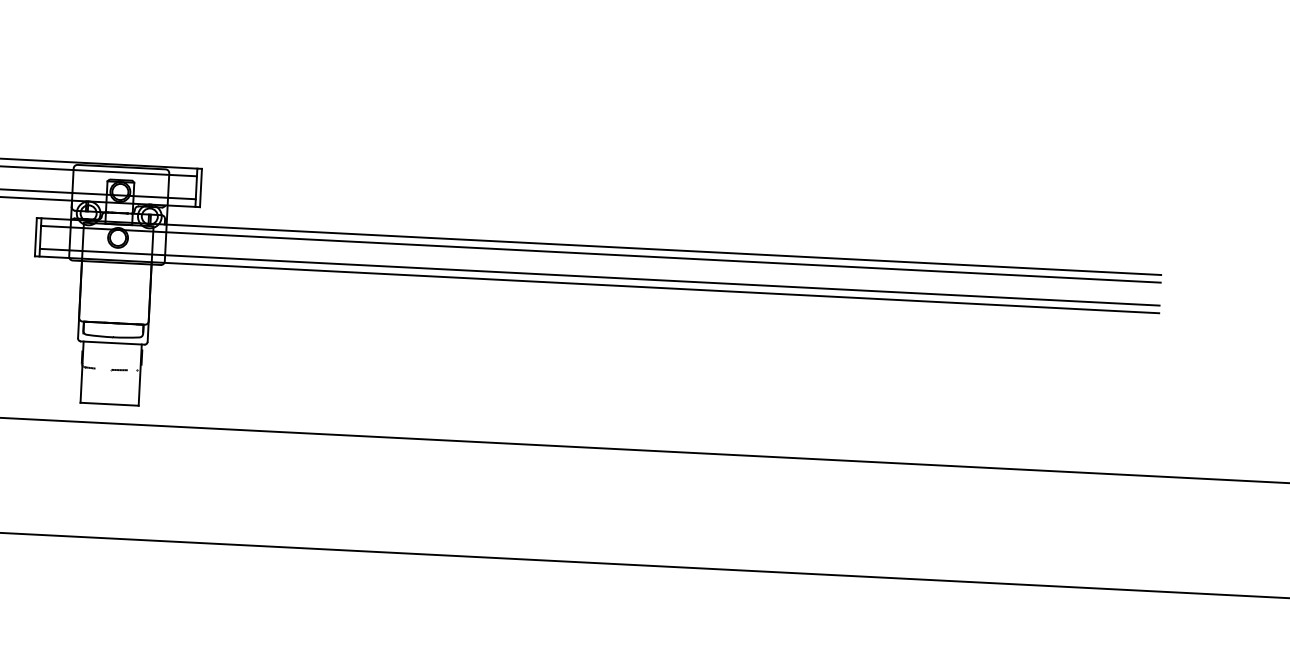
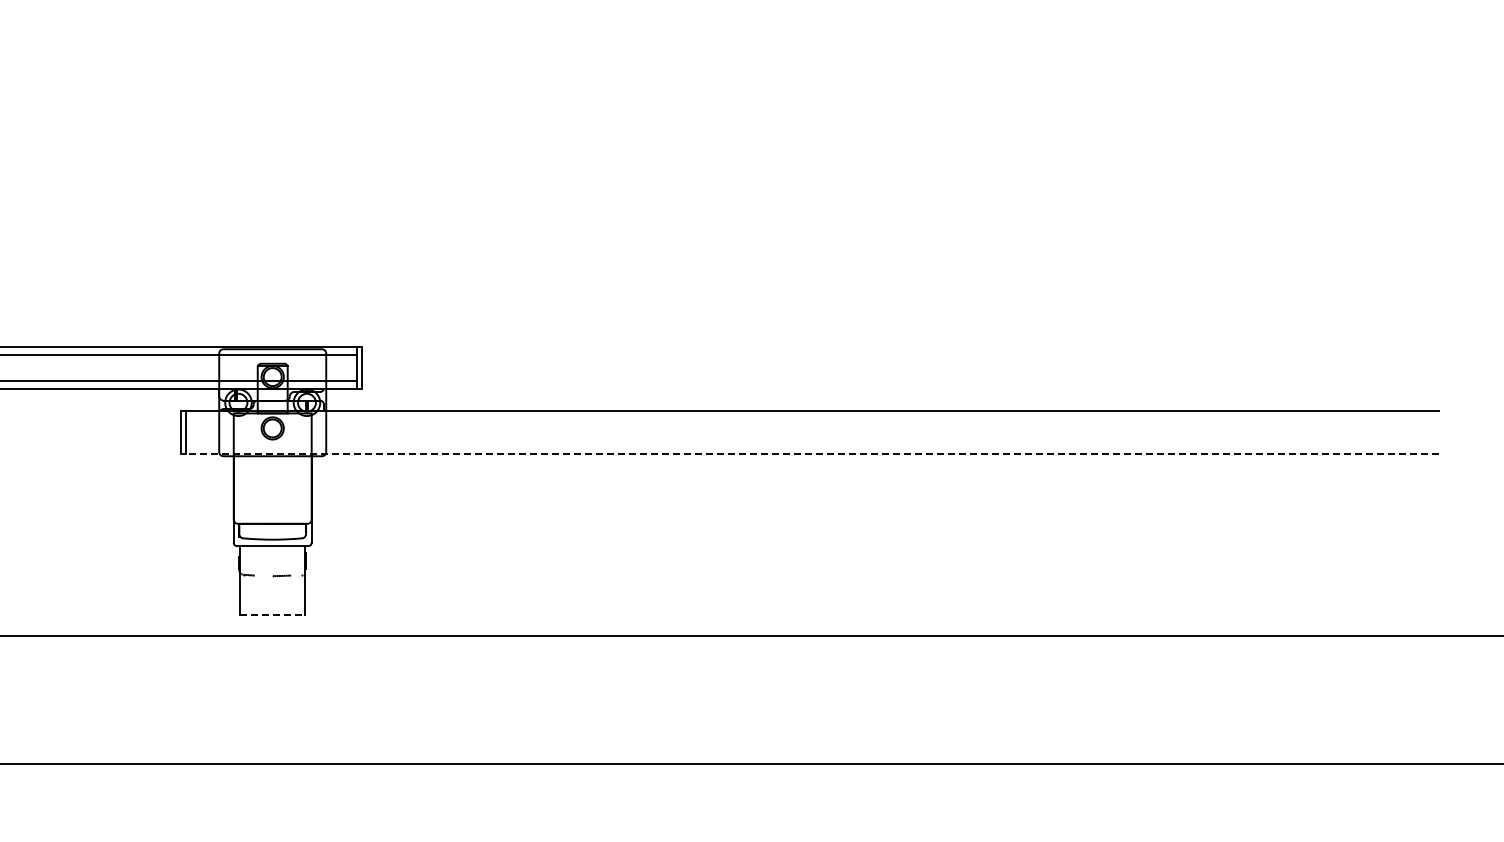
line: (600, 254) -> (812, 419), removed
line: (599, 277) -> (812, 445), removed
line: (596, 284) -> (809, 453), solid -> dashed
line: (109, 404) -> (272, 614), solid -> dashed

